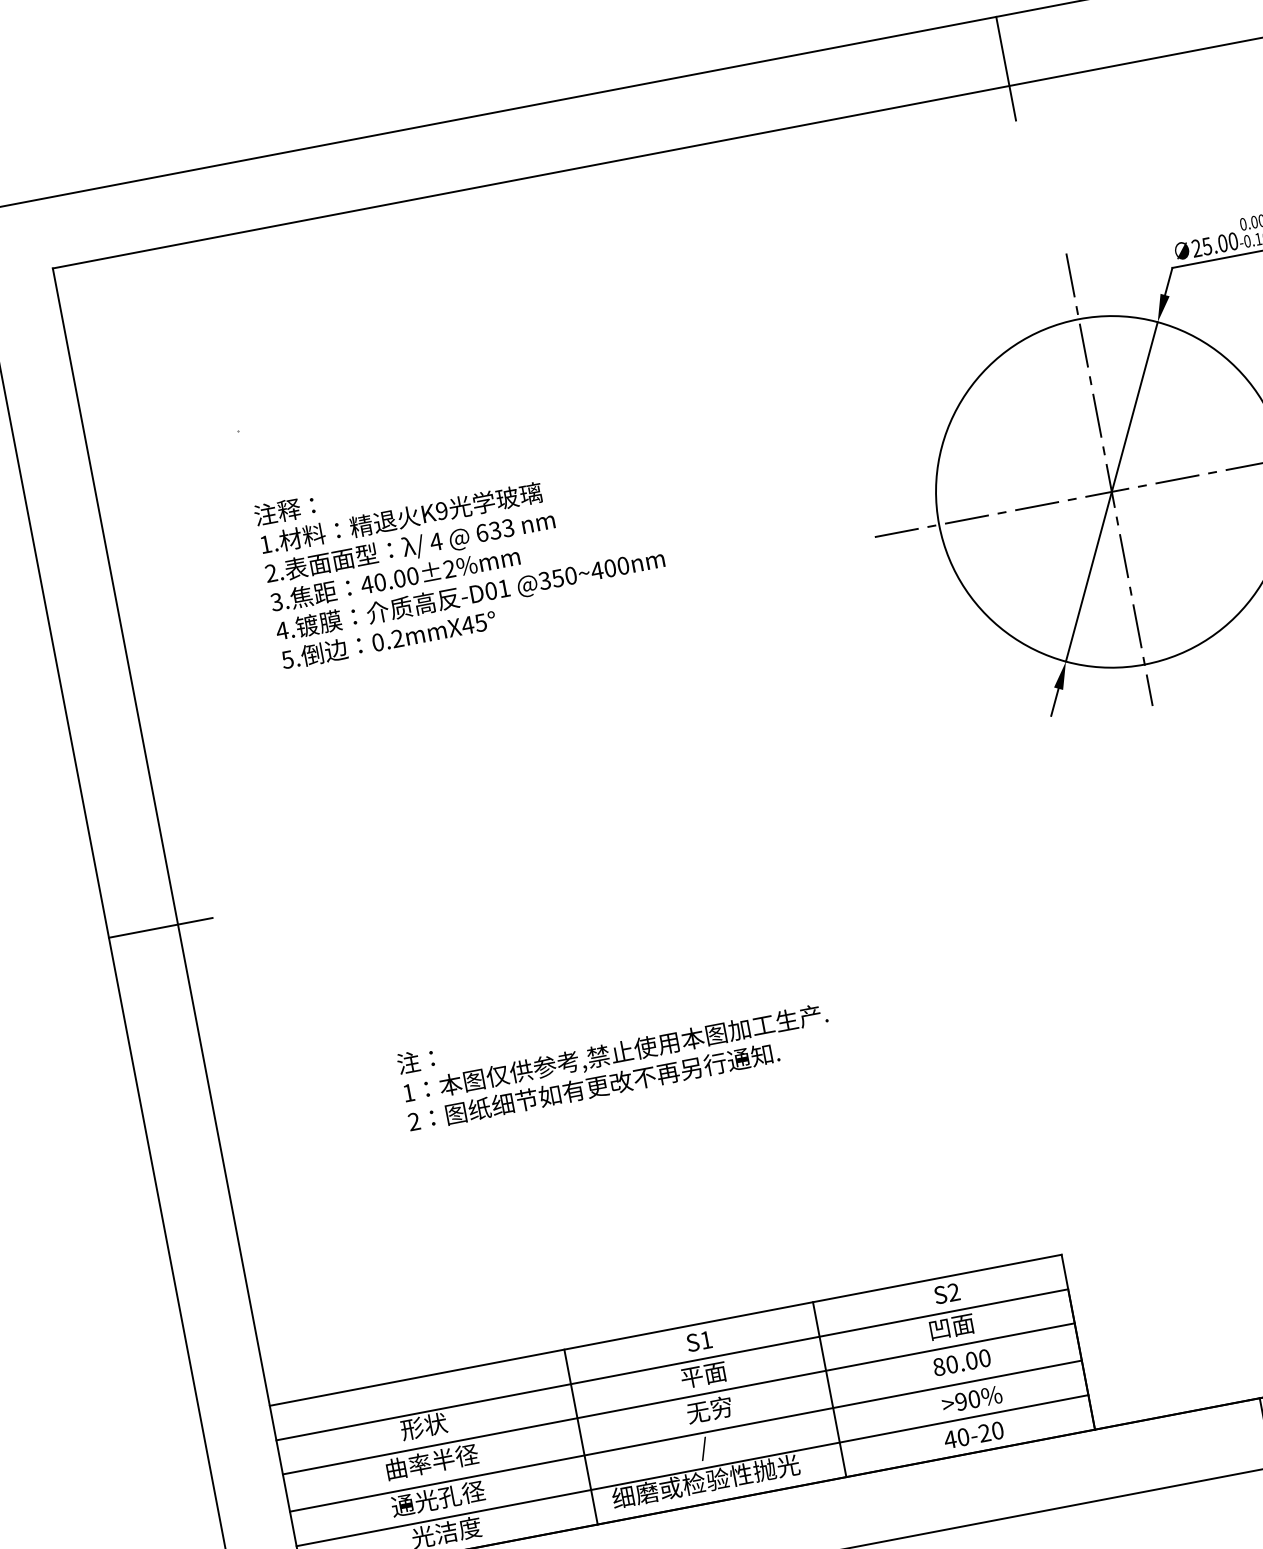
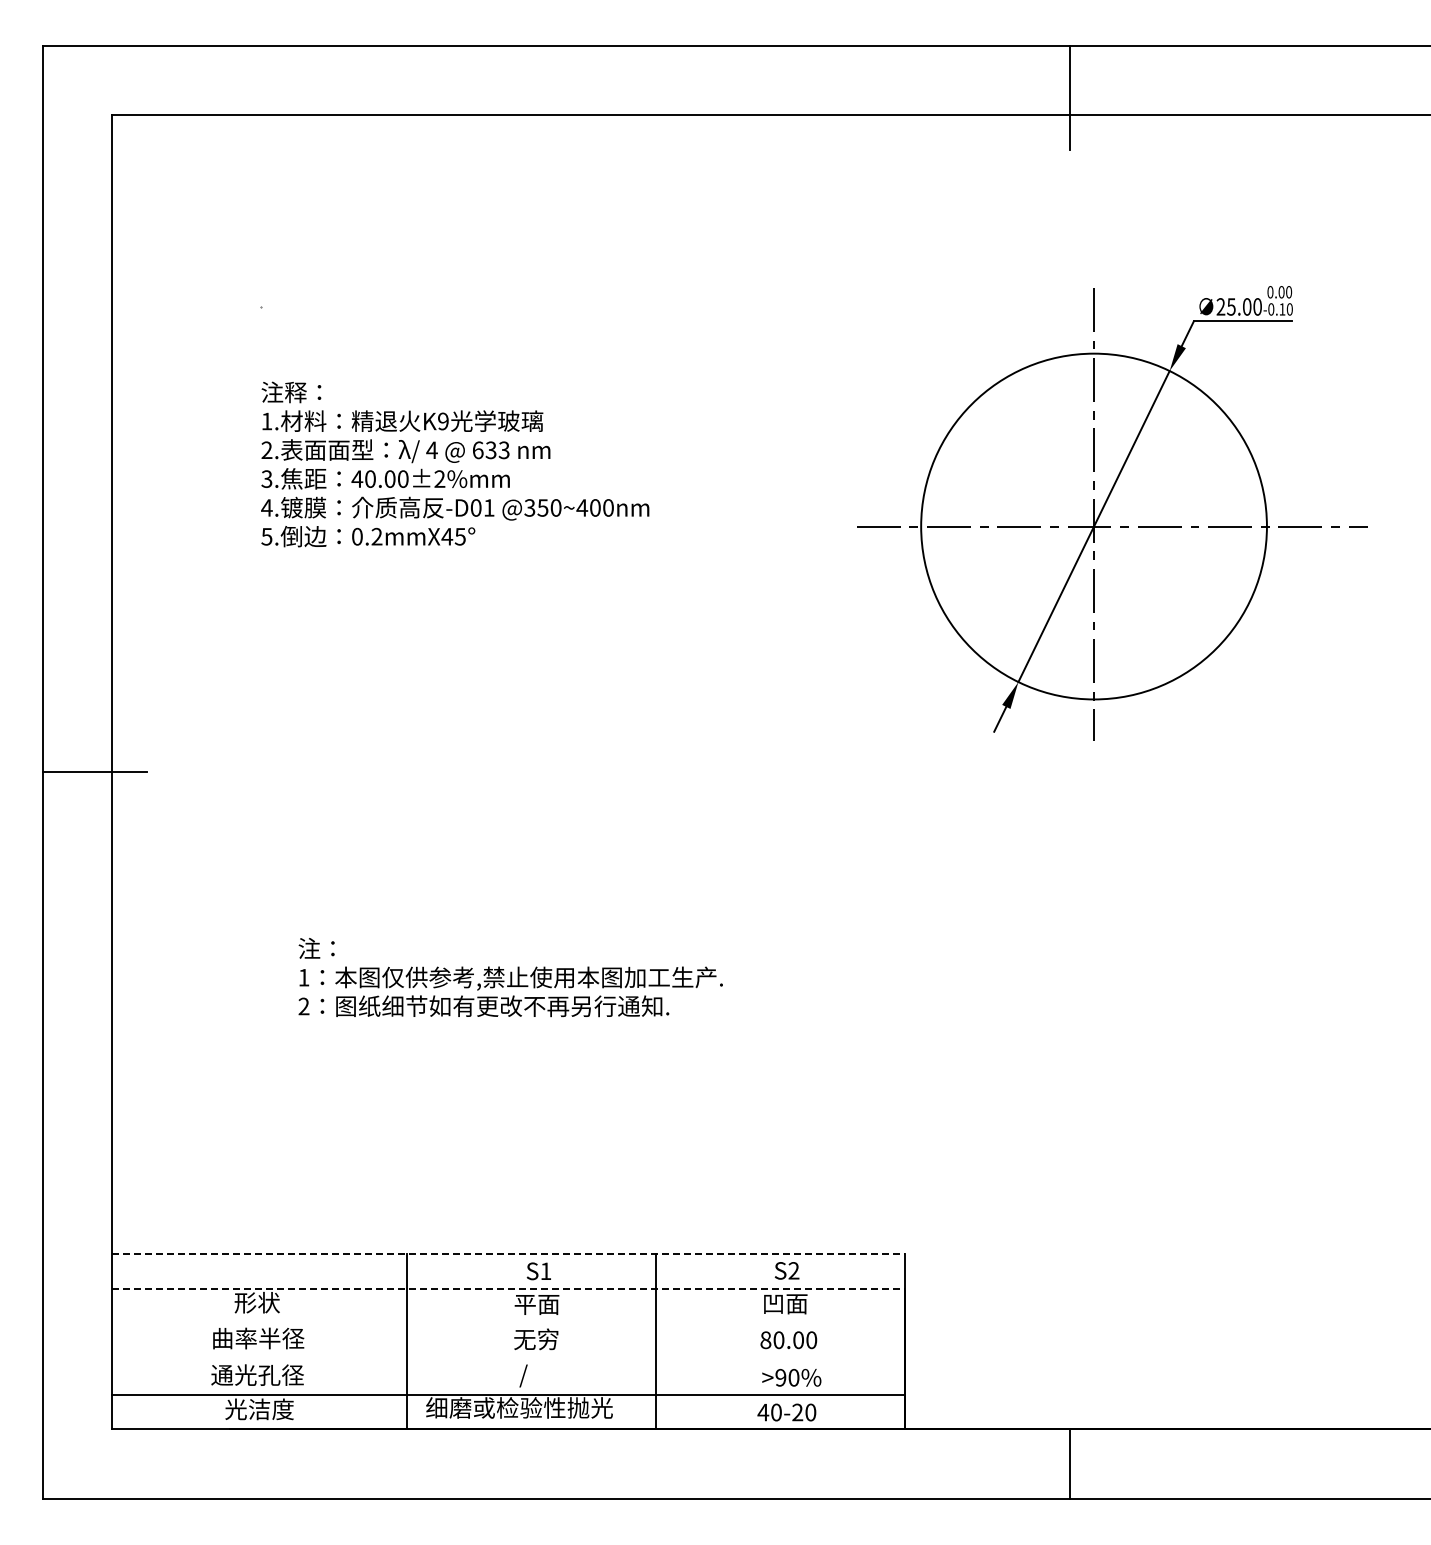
line: (666, 1330) -> (509, 1254), solid -> dashed
line: (673, 1364) -> (509, 1288), solid -> dashed
line: (678, 1399) -> (508, 1323), removed
line: (685, 1436) -> (508, 1360), removed

